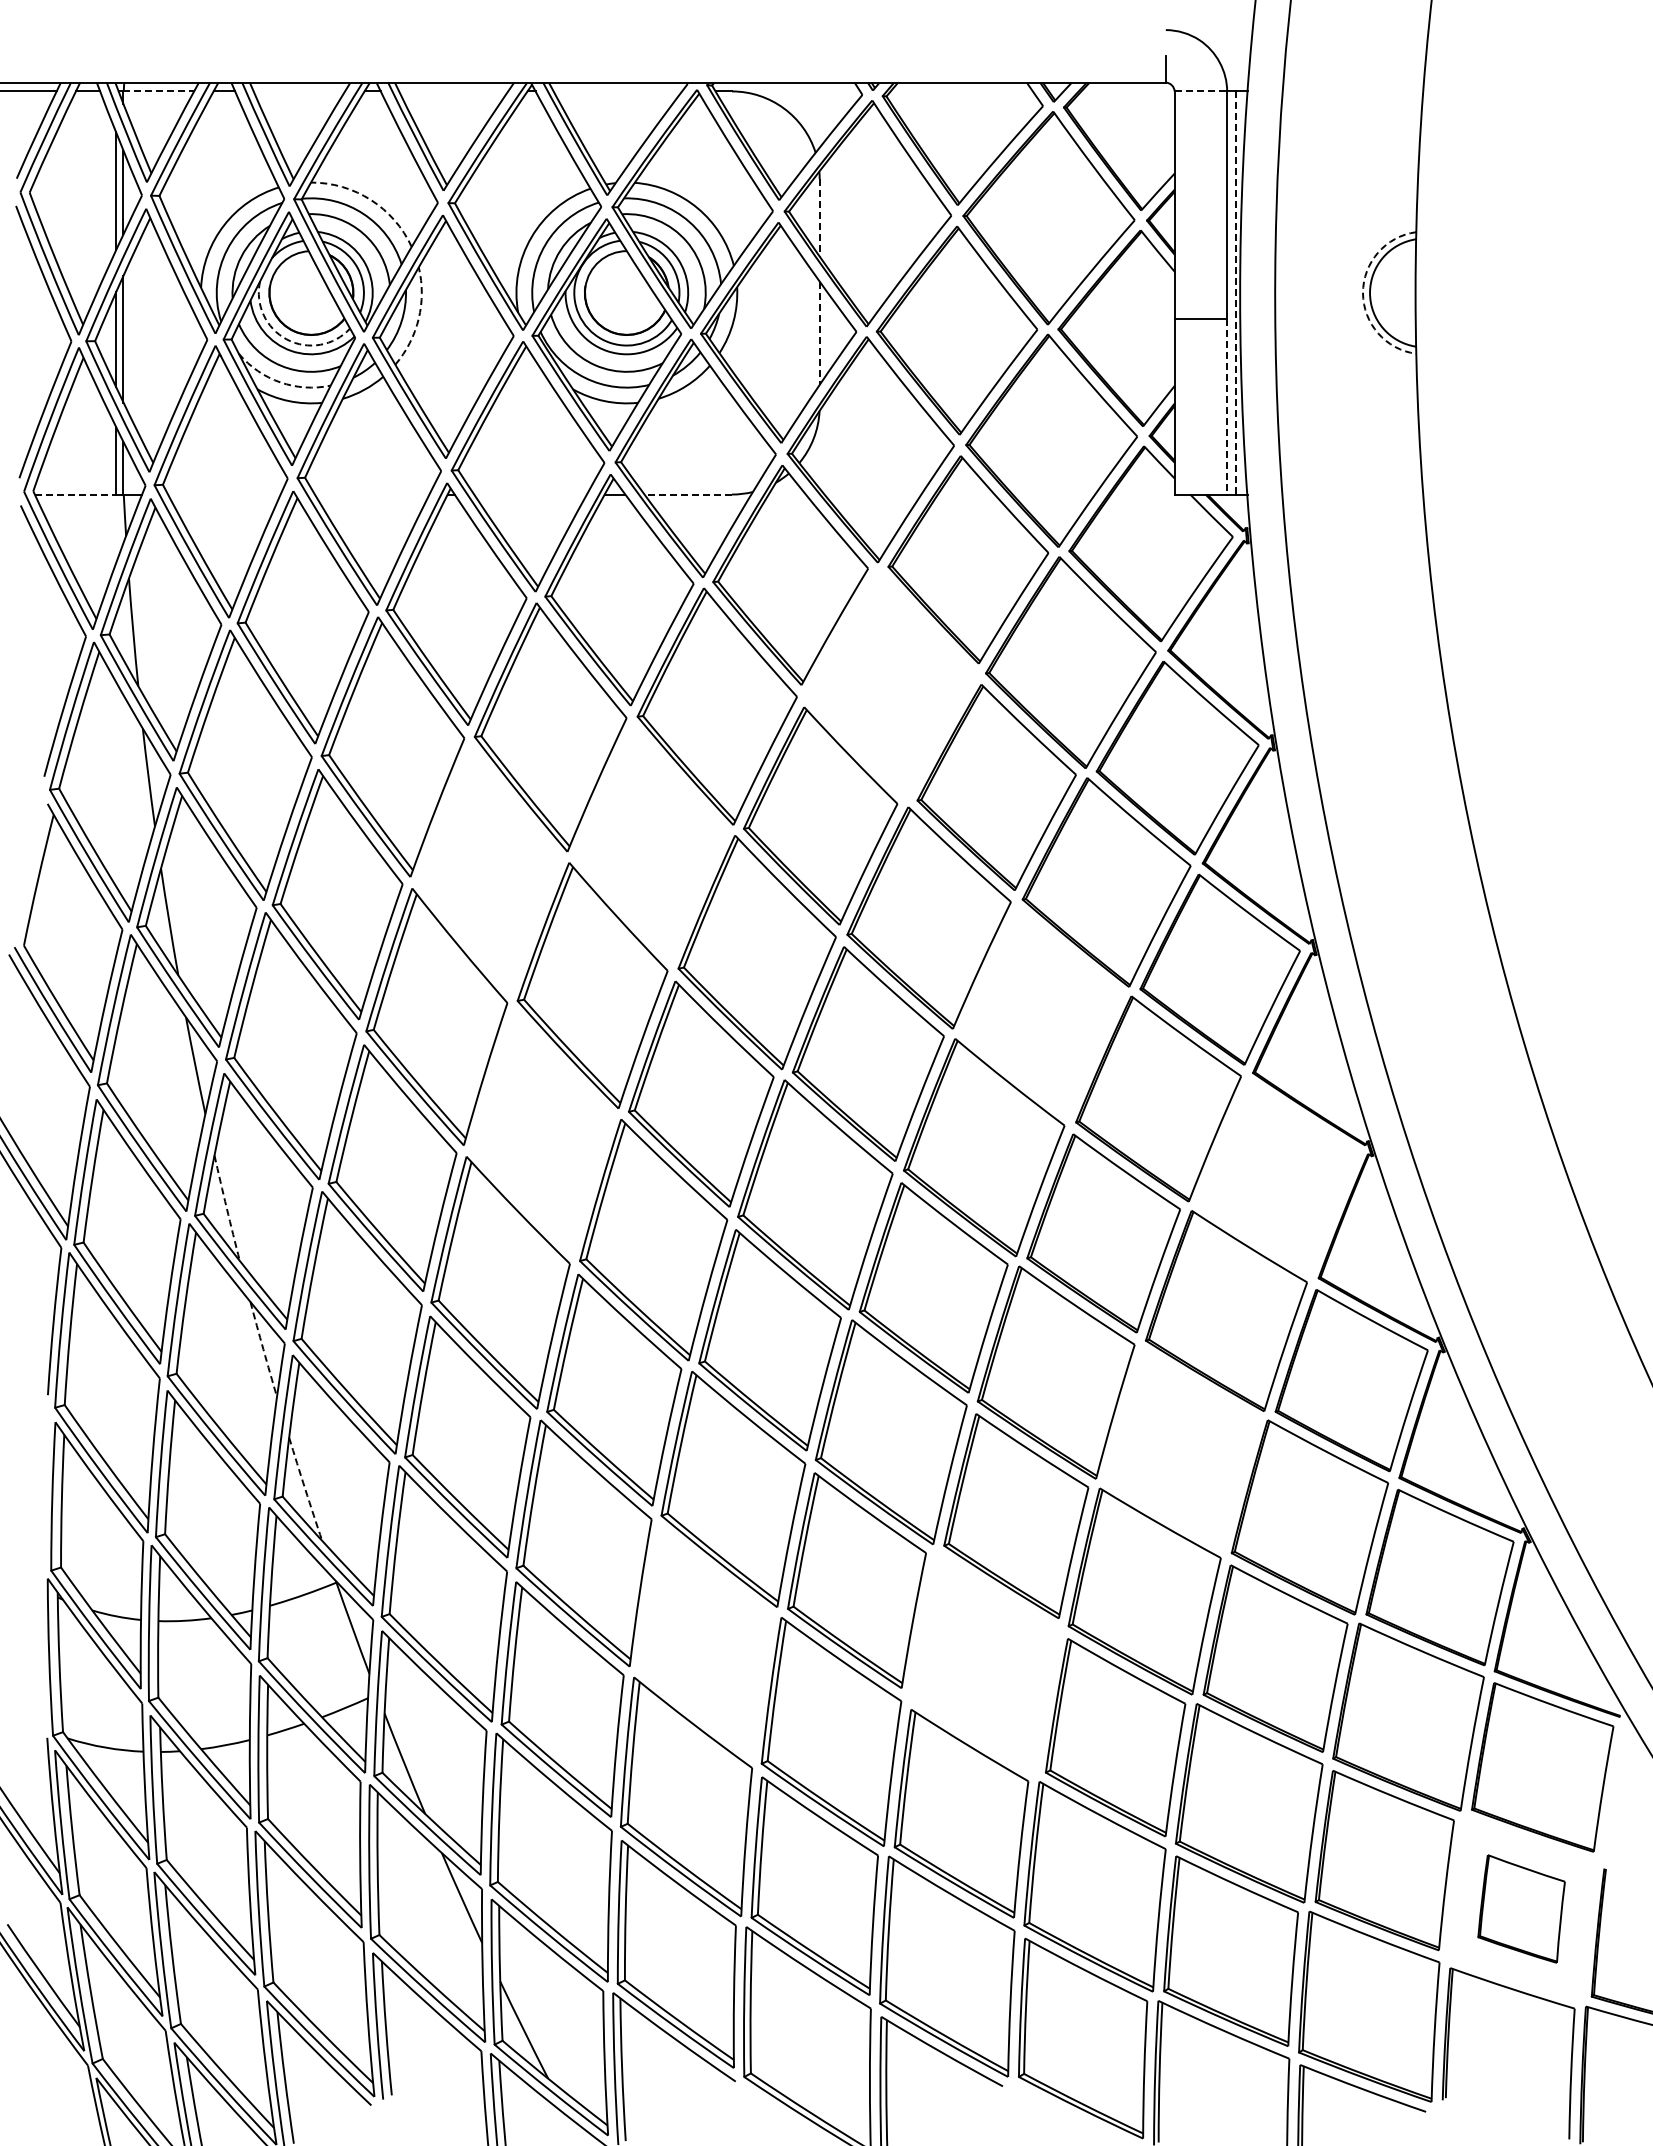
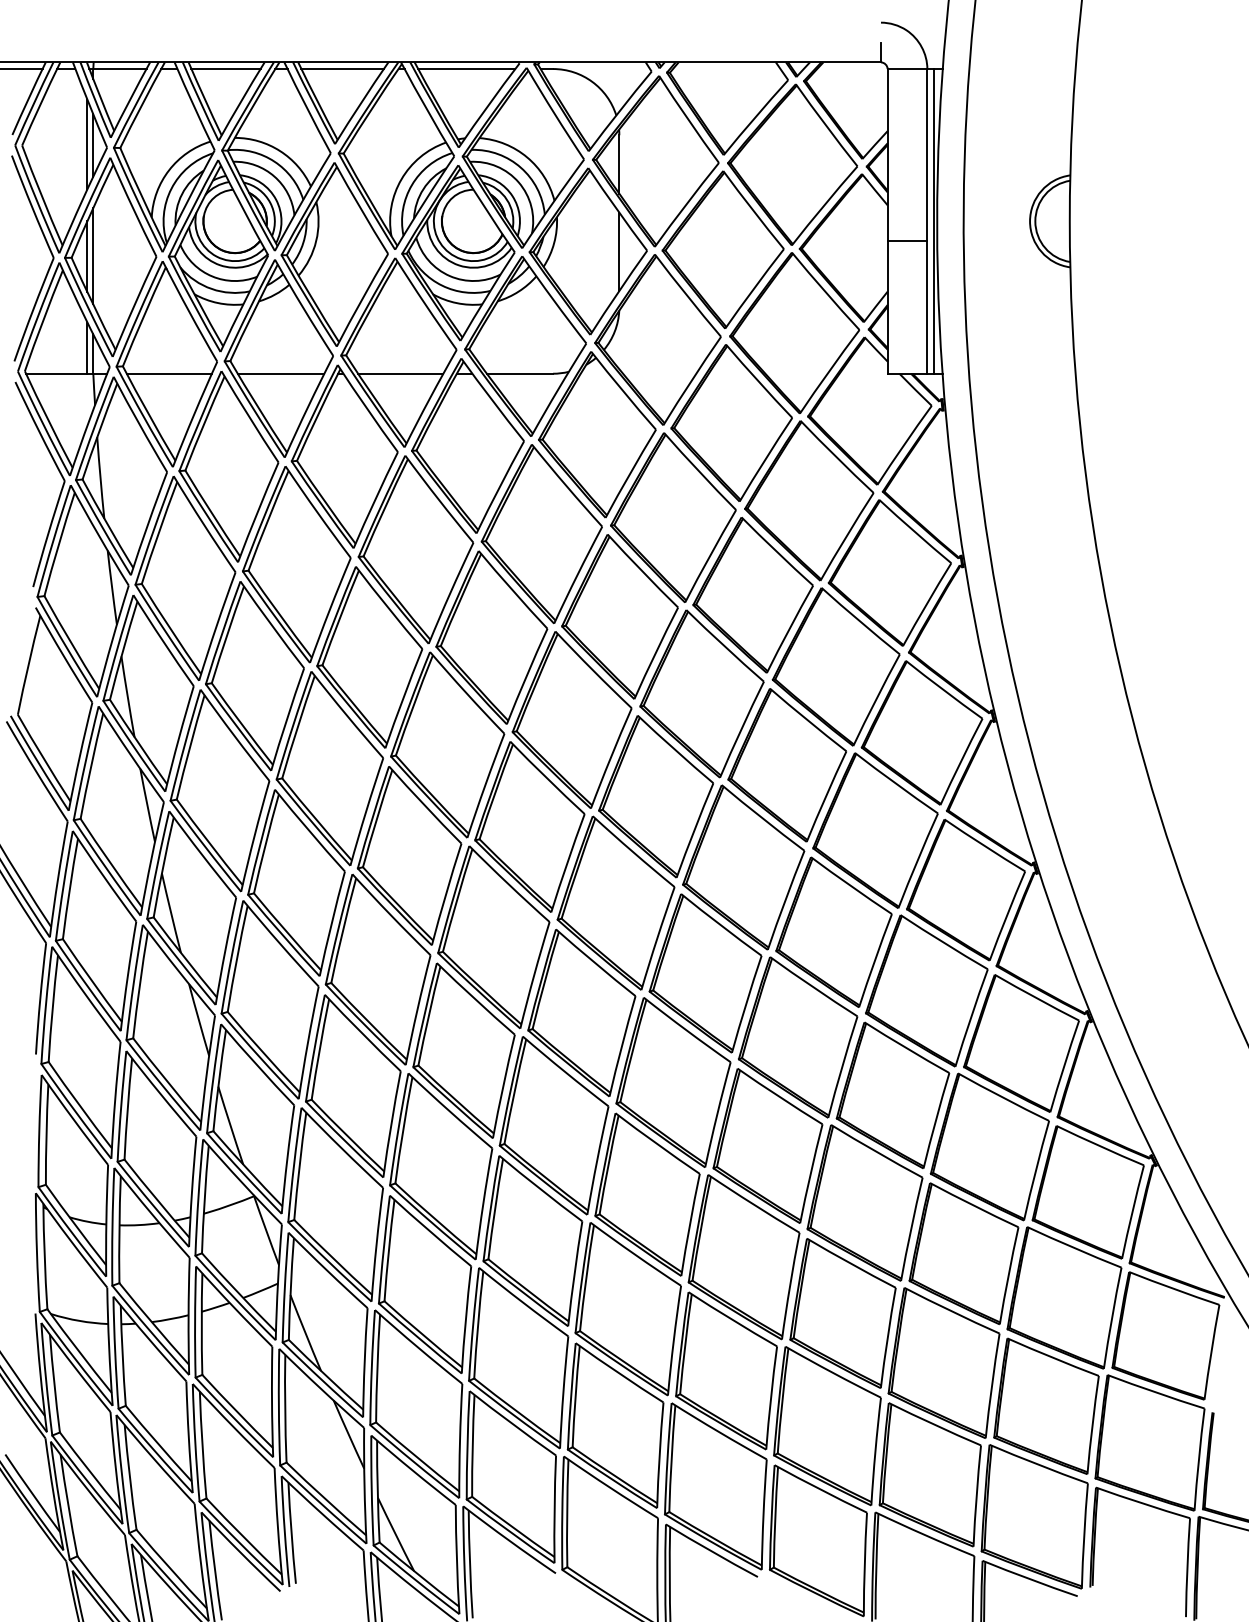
line: (159, 91) -> (120, 69), dashed -> solid
line: (299, 91) -> (226, 69), added
line: (453, 91) -> (342, 69), added
line: (617, 91) -> (466, 69), added
line: (1201, 91) -> (907, 69), dashed -> solid
arc: (370, 199) -> (279, 150), dashed -> solid
line: (819, 217) -> (619, 164), dashed -> solid
line: (1235, 292) -> (933, 221), dashed -> solid
arc: (1363, 292) -> (1030, 221), dashed -> solid
arc: (418, 318) -> (316, 240), dashed -> solid
line: (819, 333) -> (619, 252), dashed -> solid
arc: (286, 339) -> (216, 256), dashed -> solid
arc: (280, 382) -> (211, 289), dashed -> solid
line: (1227, 406) -> (927, 307), dashed -> solid
line: (75, 494) -> (56, 373), dashed -> solid
line: (224, 494) -> (169, 373), added
line: (371, 494) -> (280, 373), added
line: (530, 494) -> (400, 373), added
line: (688, 494) -> (520, 373), dashed -> solid
part: (890, 684) -> (672, 517), added
part: (650, 843) -> (491, 637), added
part: (489, 869) -> (369, 657), added
part: (1041, 1012) -> (787, 765), added
part: (541, 1131) -> (409, 855), added
part: (1278, 1177) -> (966, 889), added
arc: (226, 1208) -> (170, 913), dashed -> solid
arc: (263, 1349) -> (198, 1020), dashed -> solid
part: (1181, 1449) -> (892, 1095), added
arc: (305, 1489) -> (230, 1125), dashed -> solid
part: (705, 1641) -> (533, 1240), added
part: (984, 1662) -> (743, 1256), added
part: (1521, 1908) -> (1149, 1442), size x1.67

